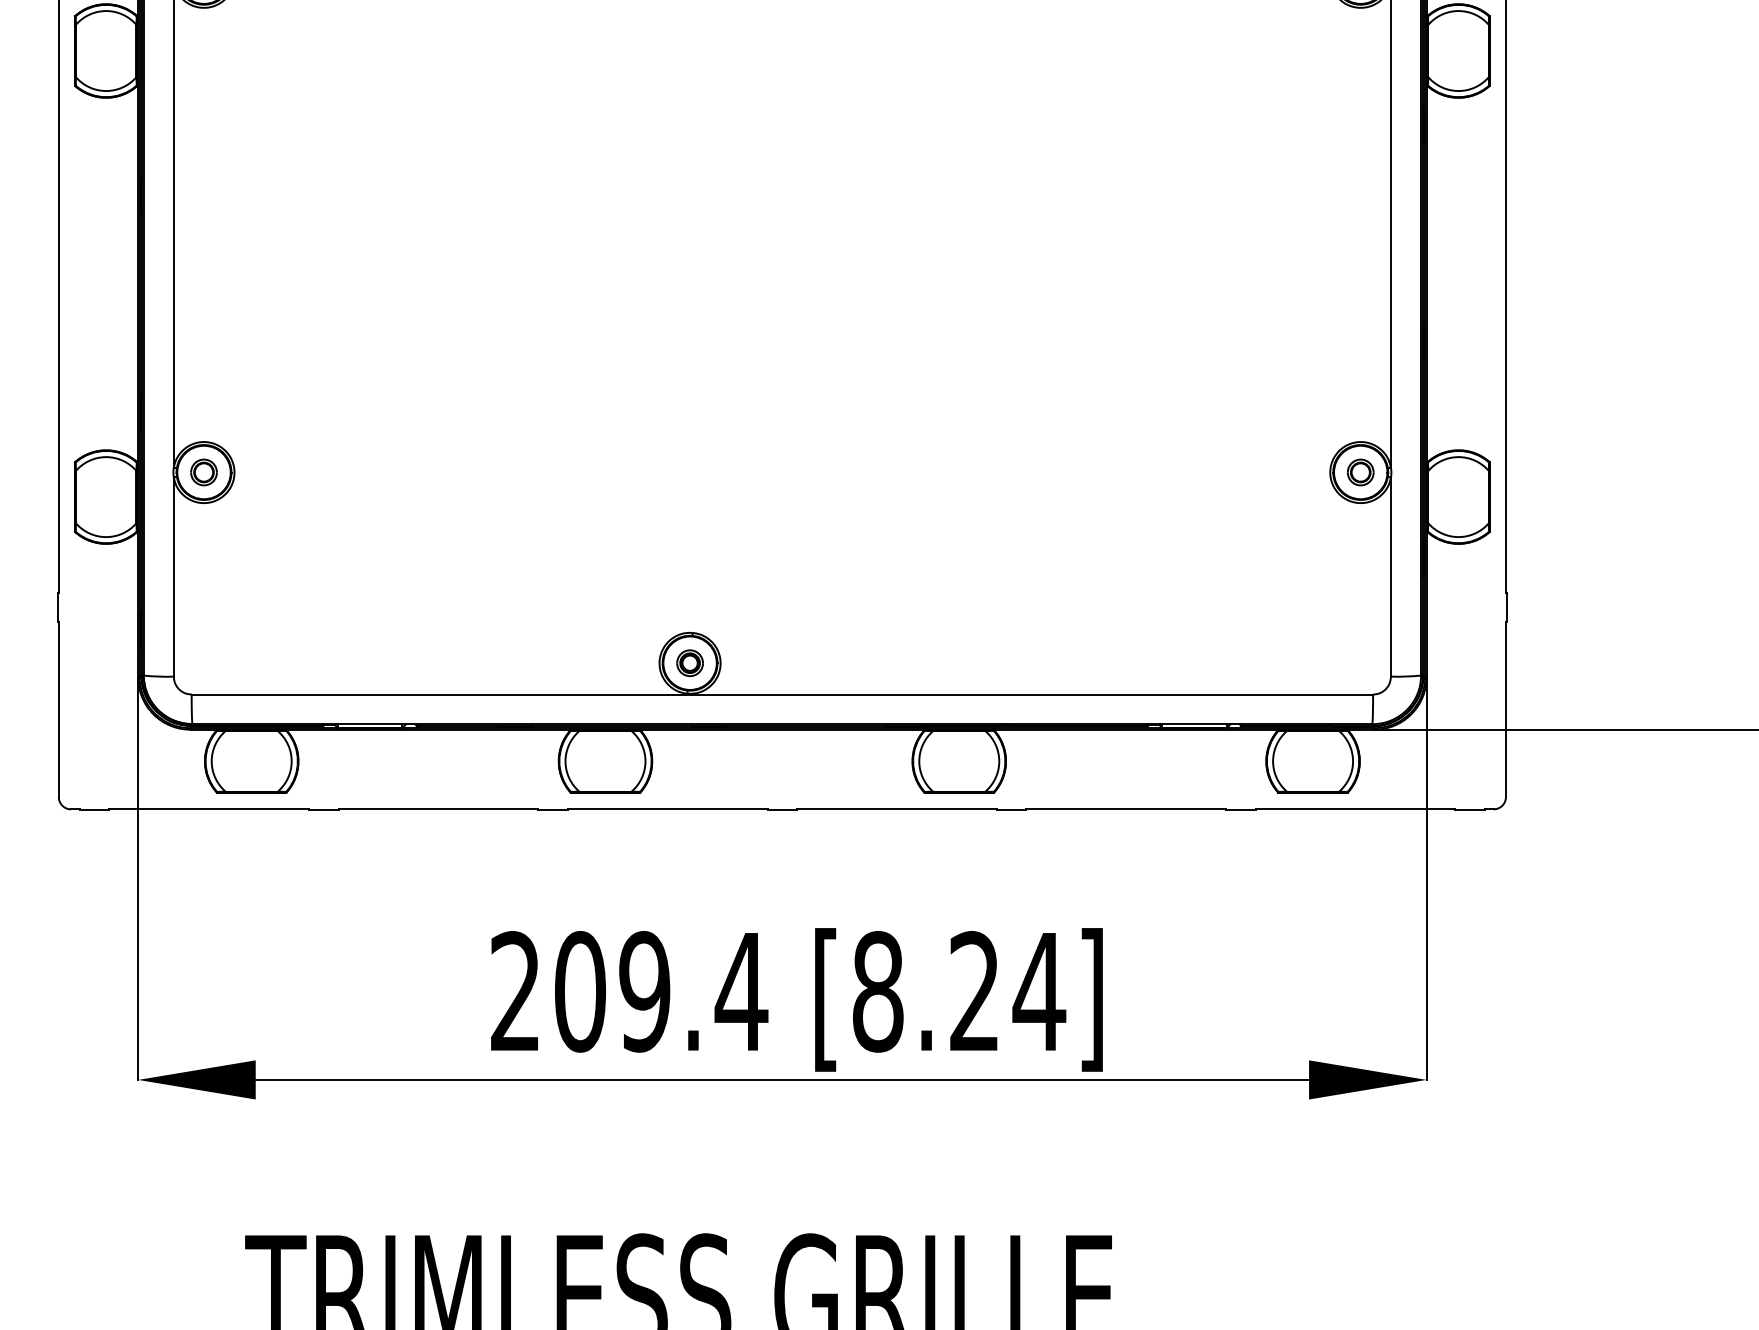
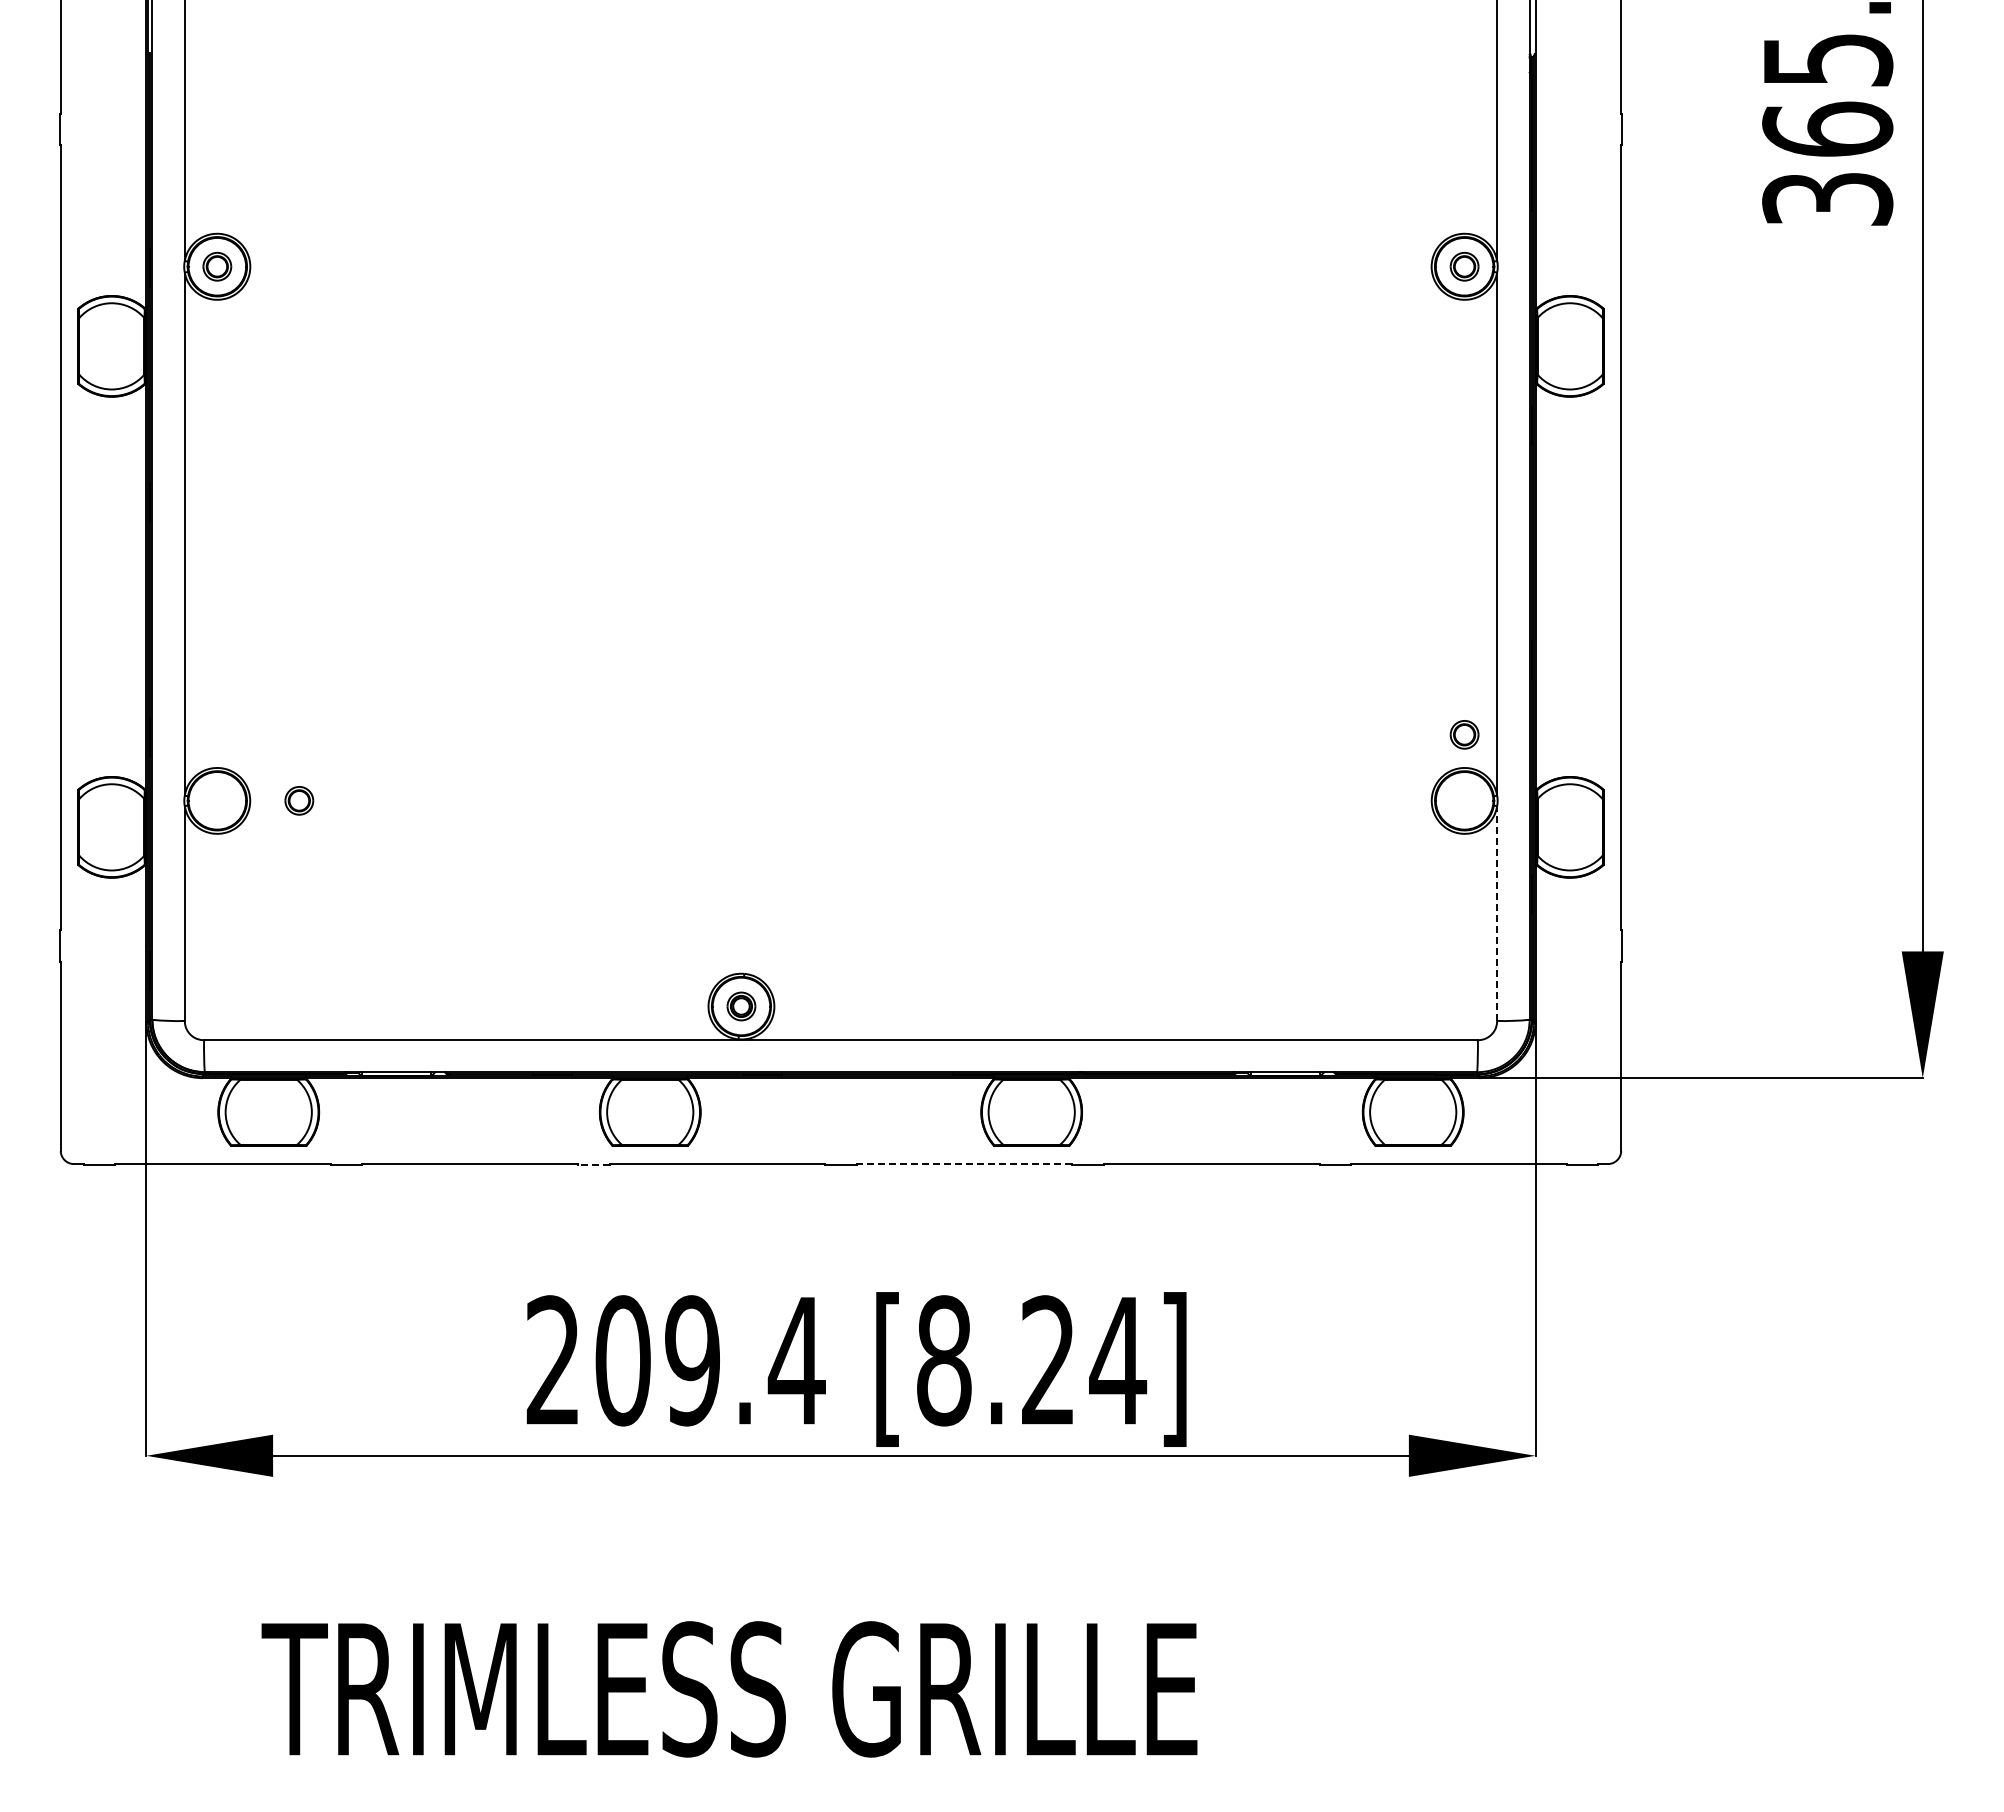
part: (204, 472) -> (299, 800), moved
part: (1360, 472) -> (1464, 734), moved
line: (1391, 576) -> (1497, 913), solid -> dashed
line: (552, 809) -> (593, 1164), solid -> dashed
line: (896, 809) -> (964, 1164), solid -> dashed

